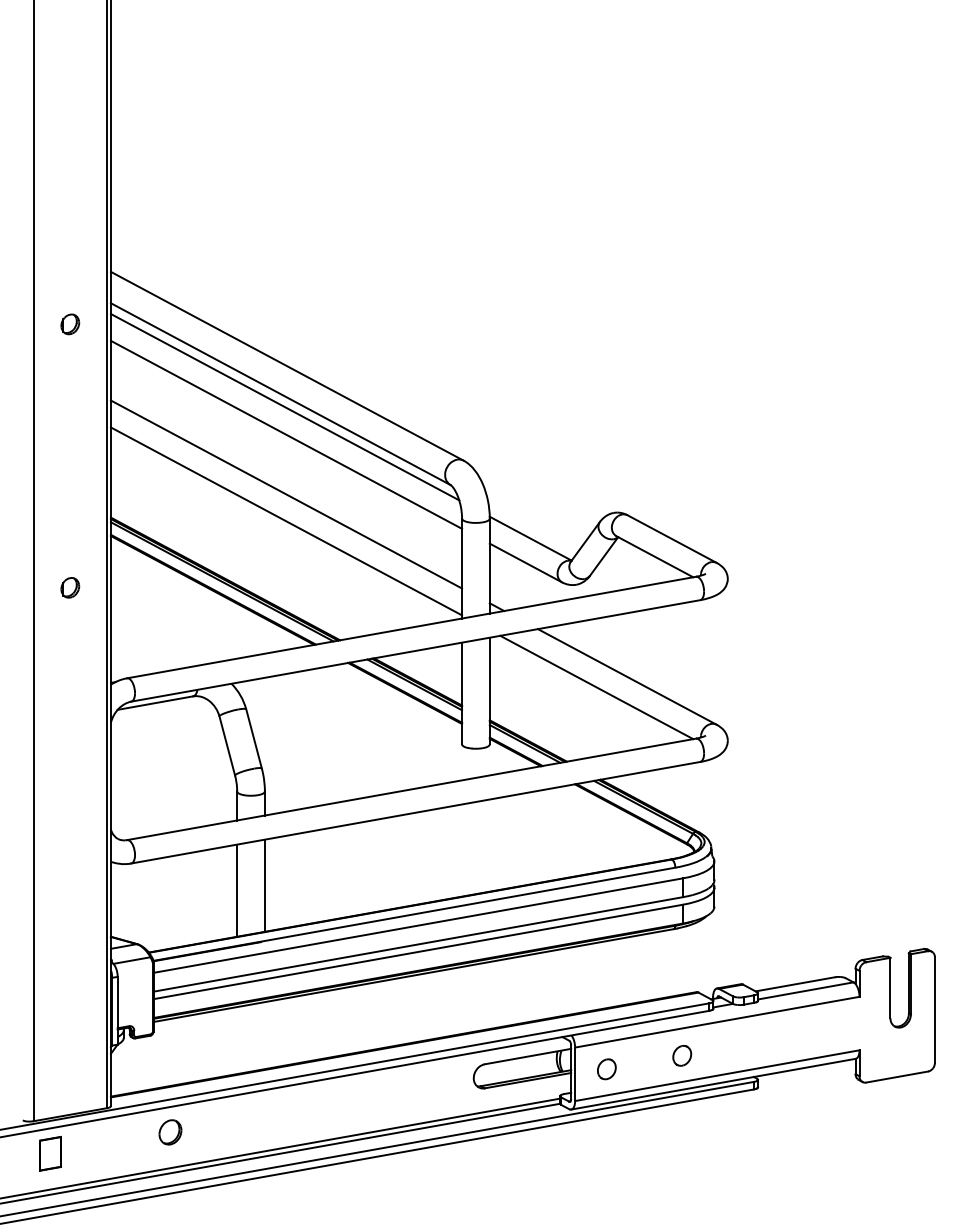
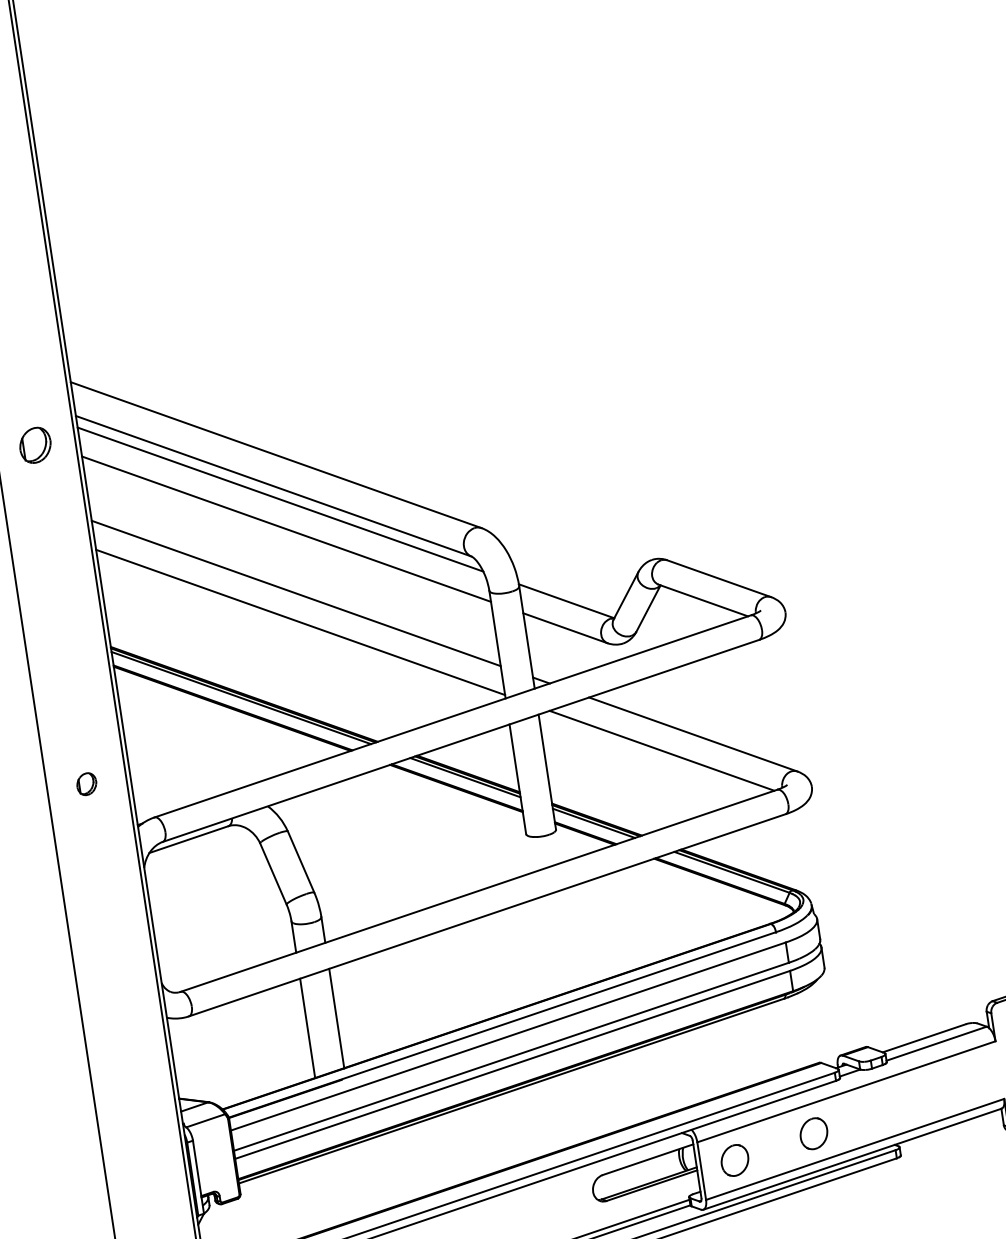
part: (70, 324) -> (35, 445), size x1.6
part: (70, 587) -> (86, 783), moved
part: (682, 1055) -> (814, 1133), size x1.4
part: (606, 1069) -> (734, 1160), size x1.4

